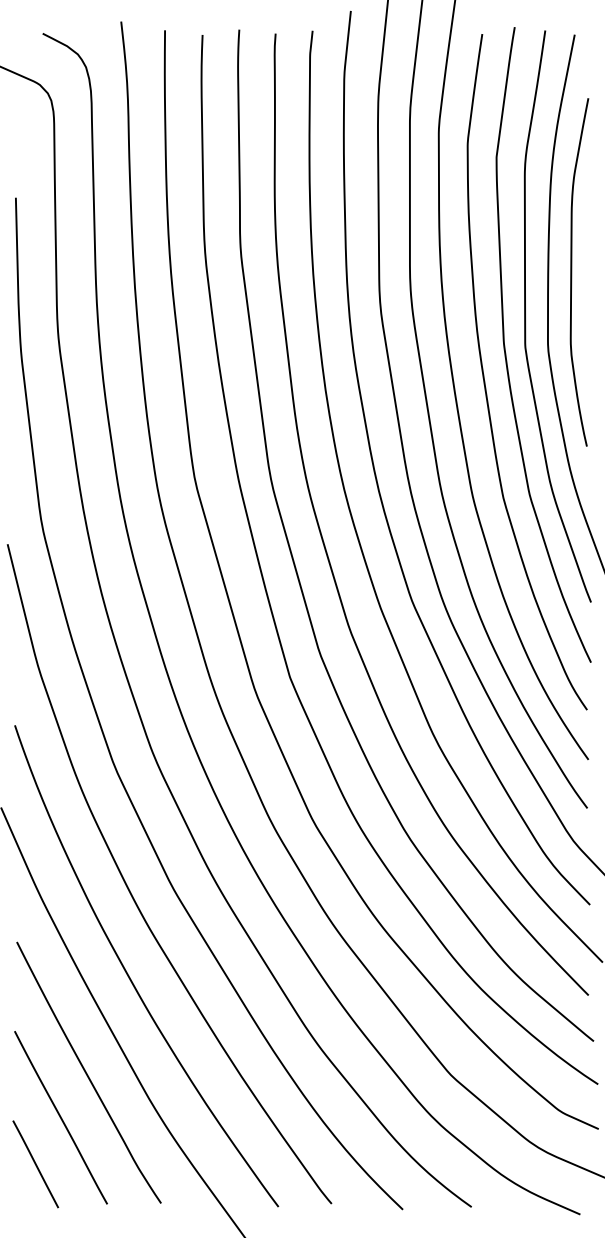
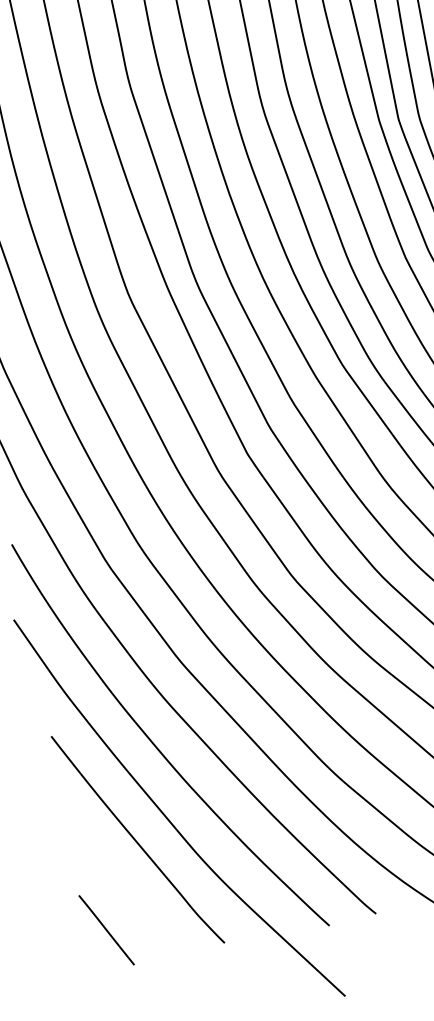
line: (60, 1117) -> (120, 884), removed

